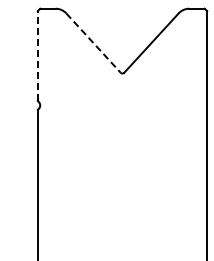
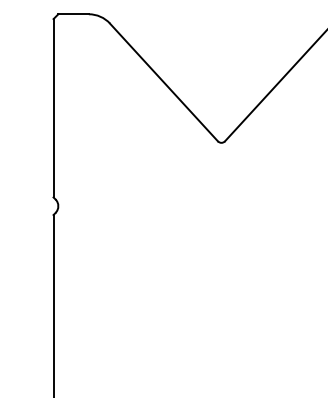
line: (93, 43) -> (163, 83), dashed -> solid
line: (37, 56) -> (52, 109), dashed -> solid

